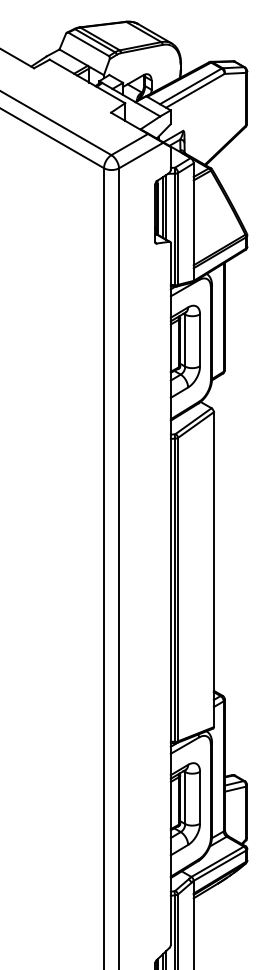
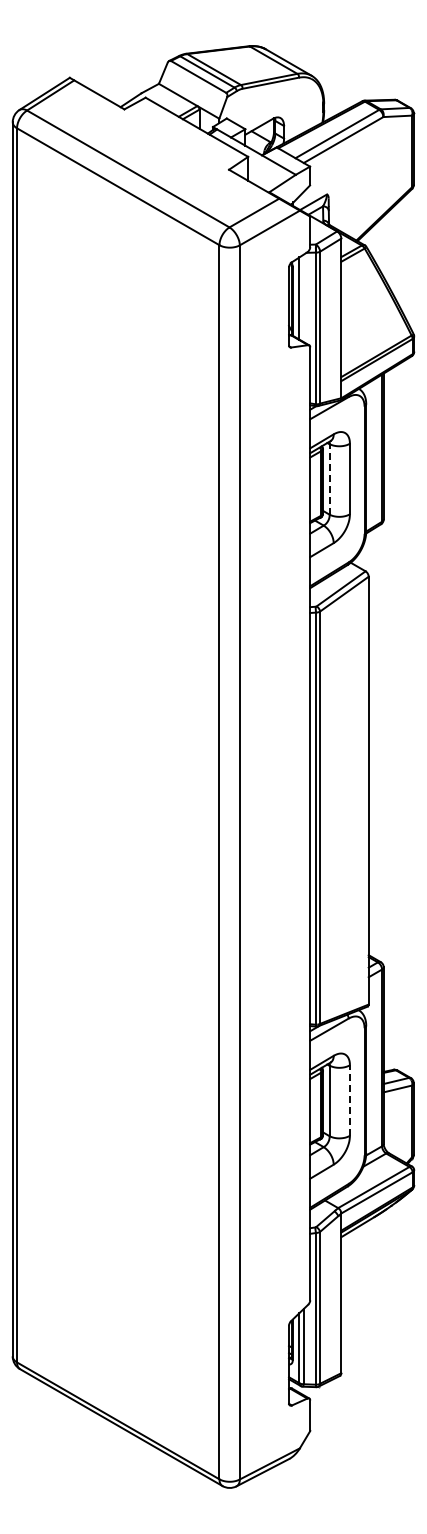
line: (165, 207) -> (303, 298), removed
line: (185, 339) -> (329, 478), solid -> dashed
line: (199, 797) -> (349, 1100), solid -> dashed

